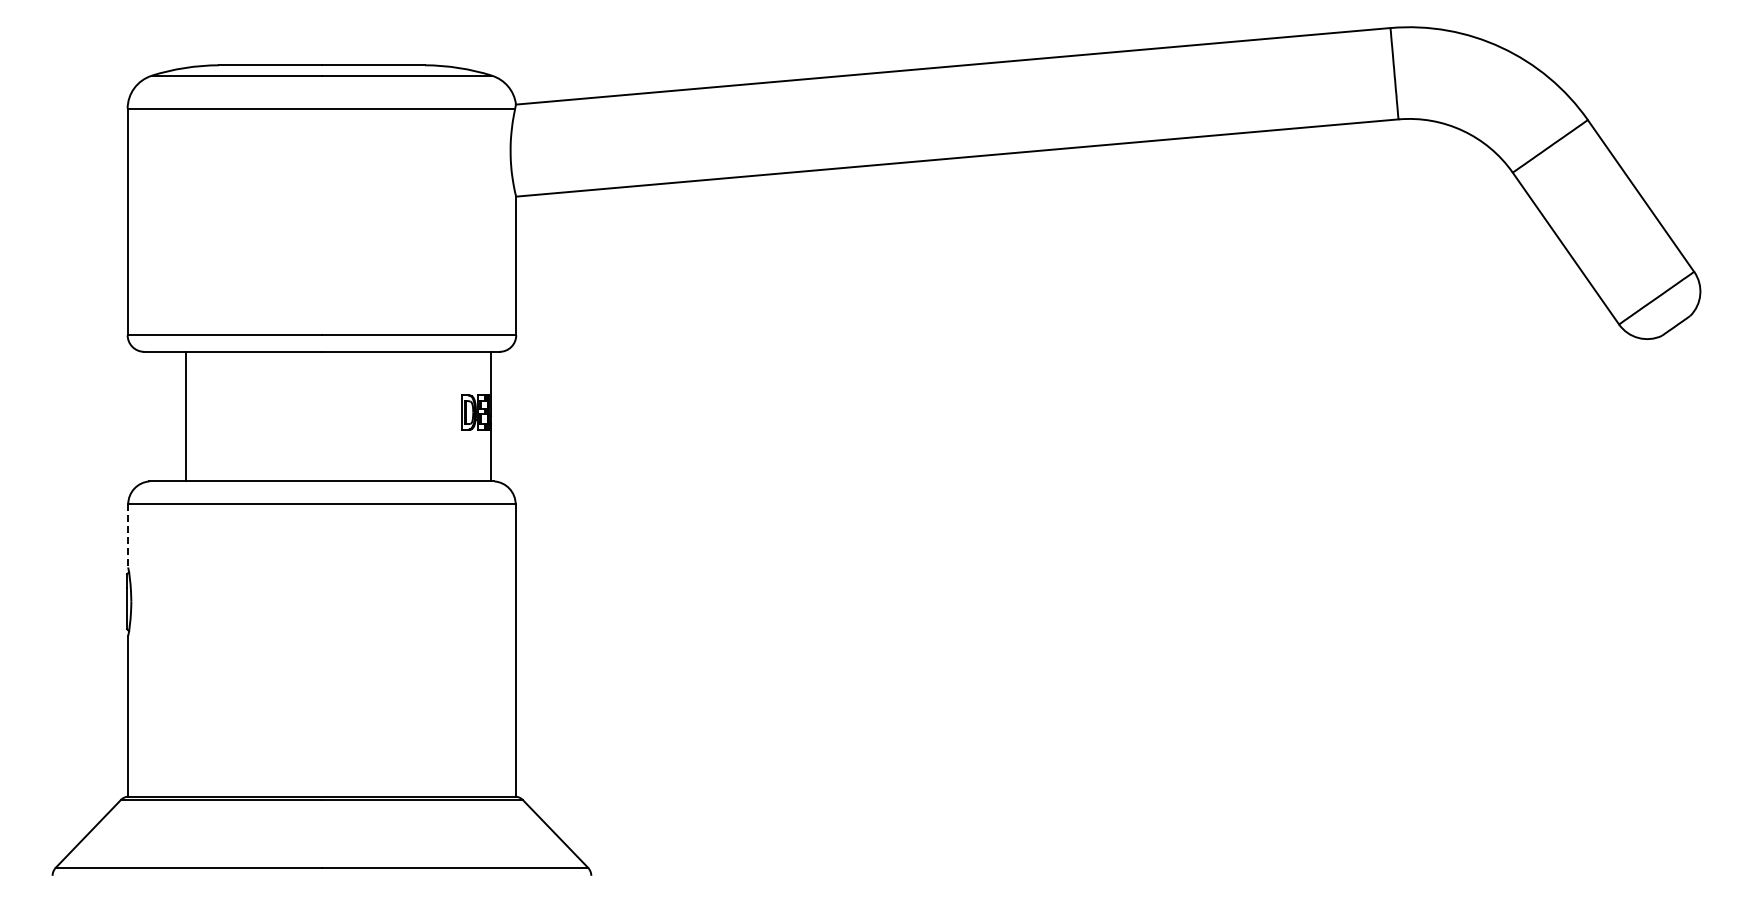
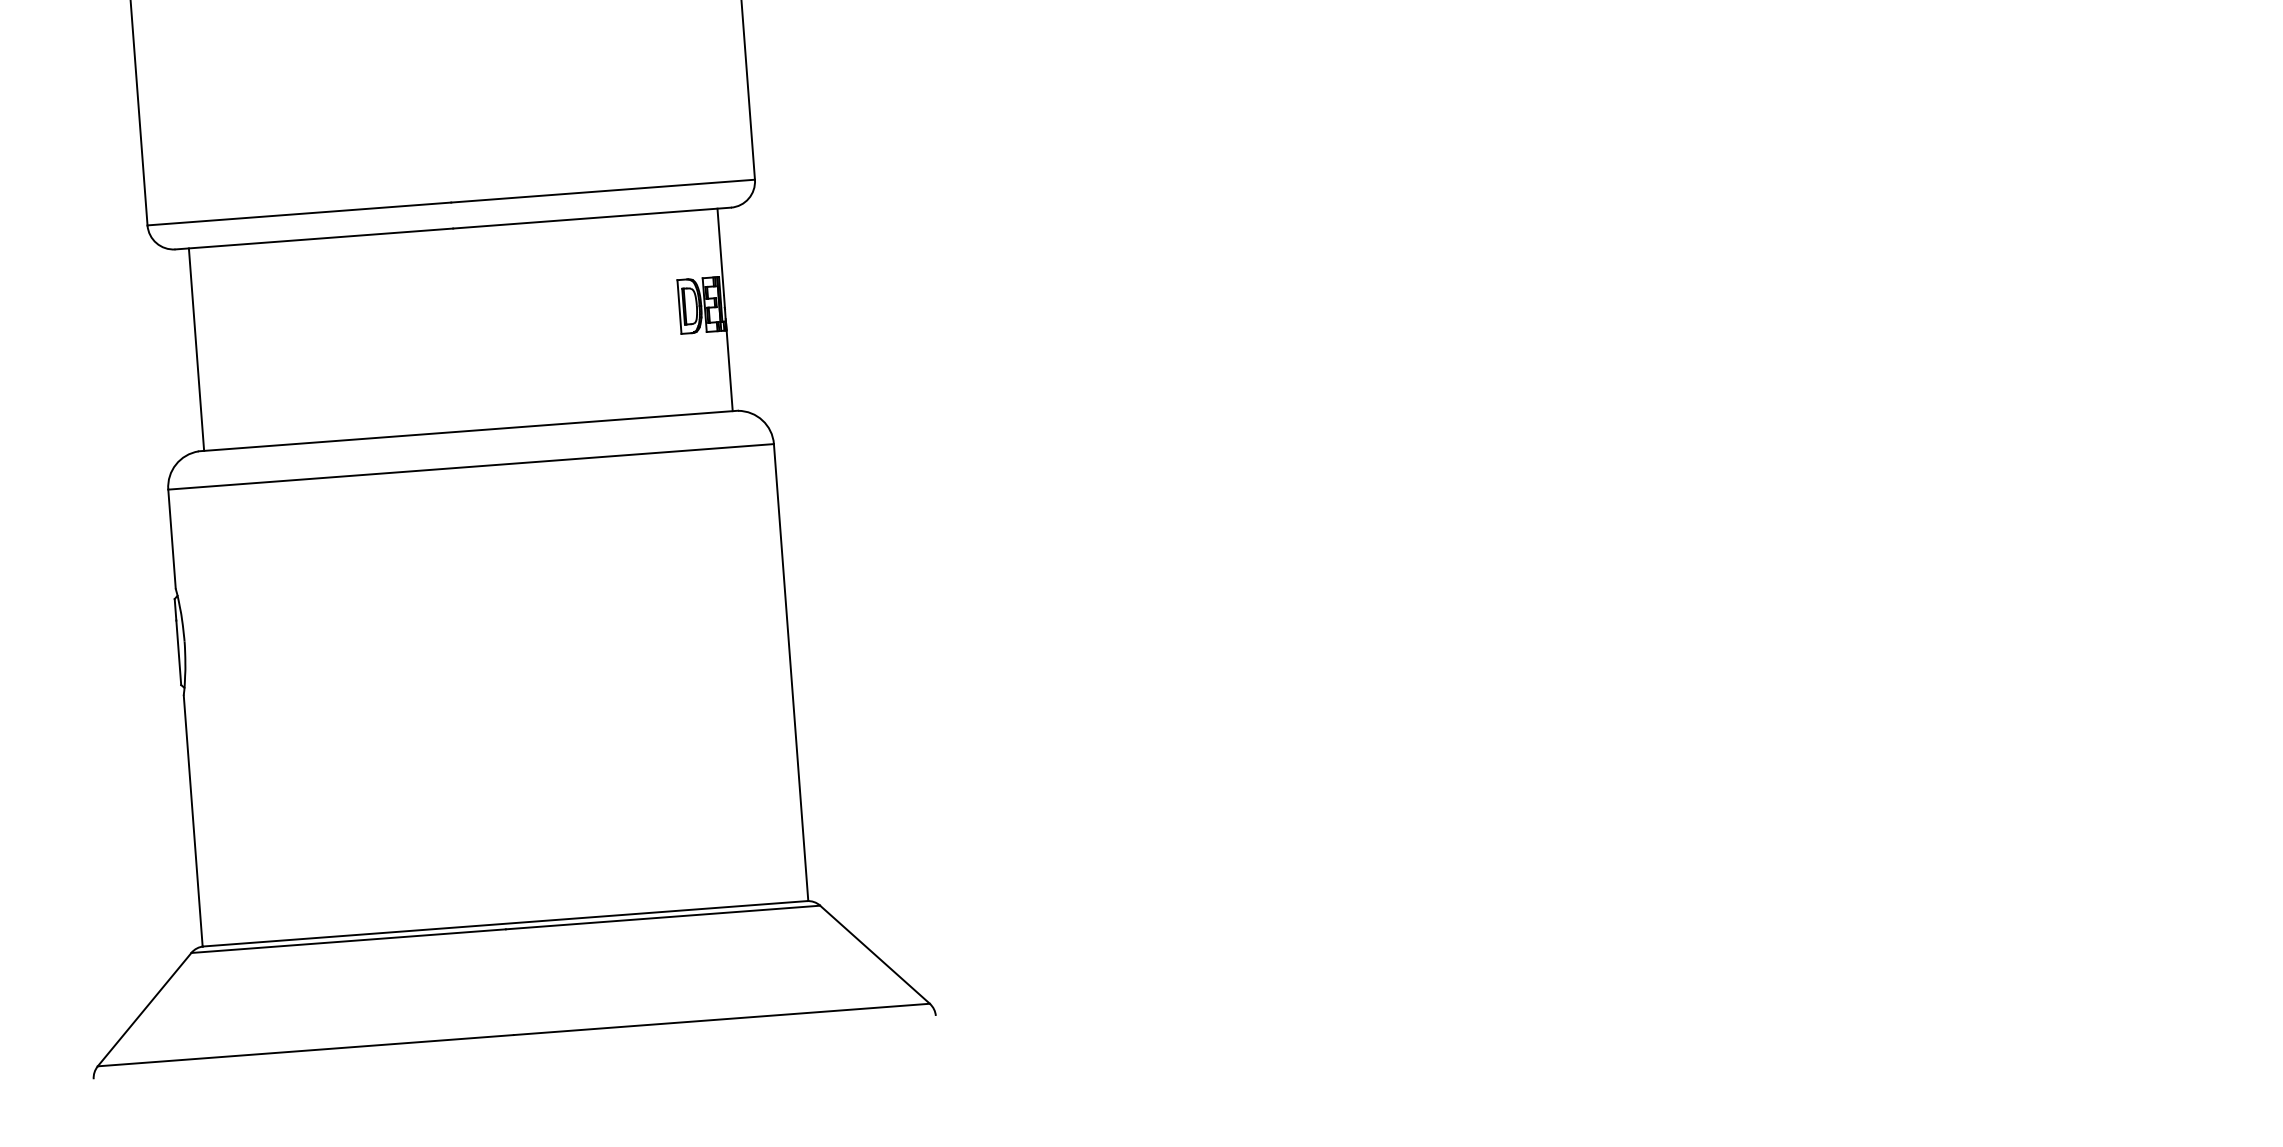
line: (185, 416) -> (195, 349), moved
line: (128, 535) -> (172, 538), dashed -> solid

